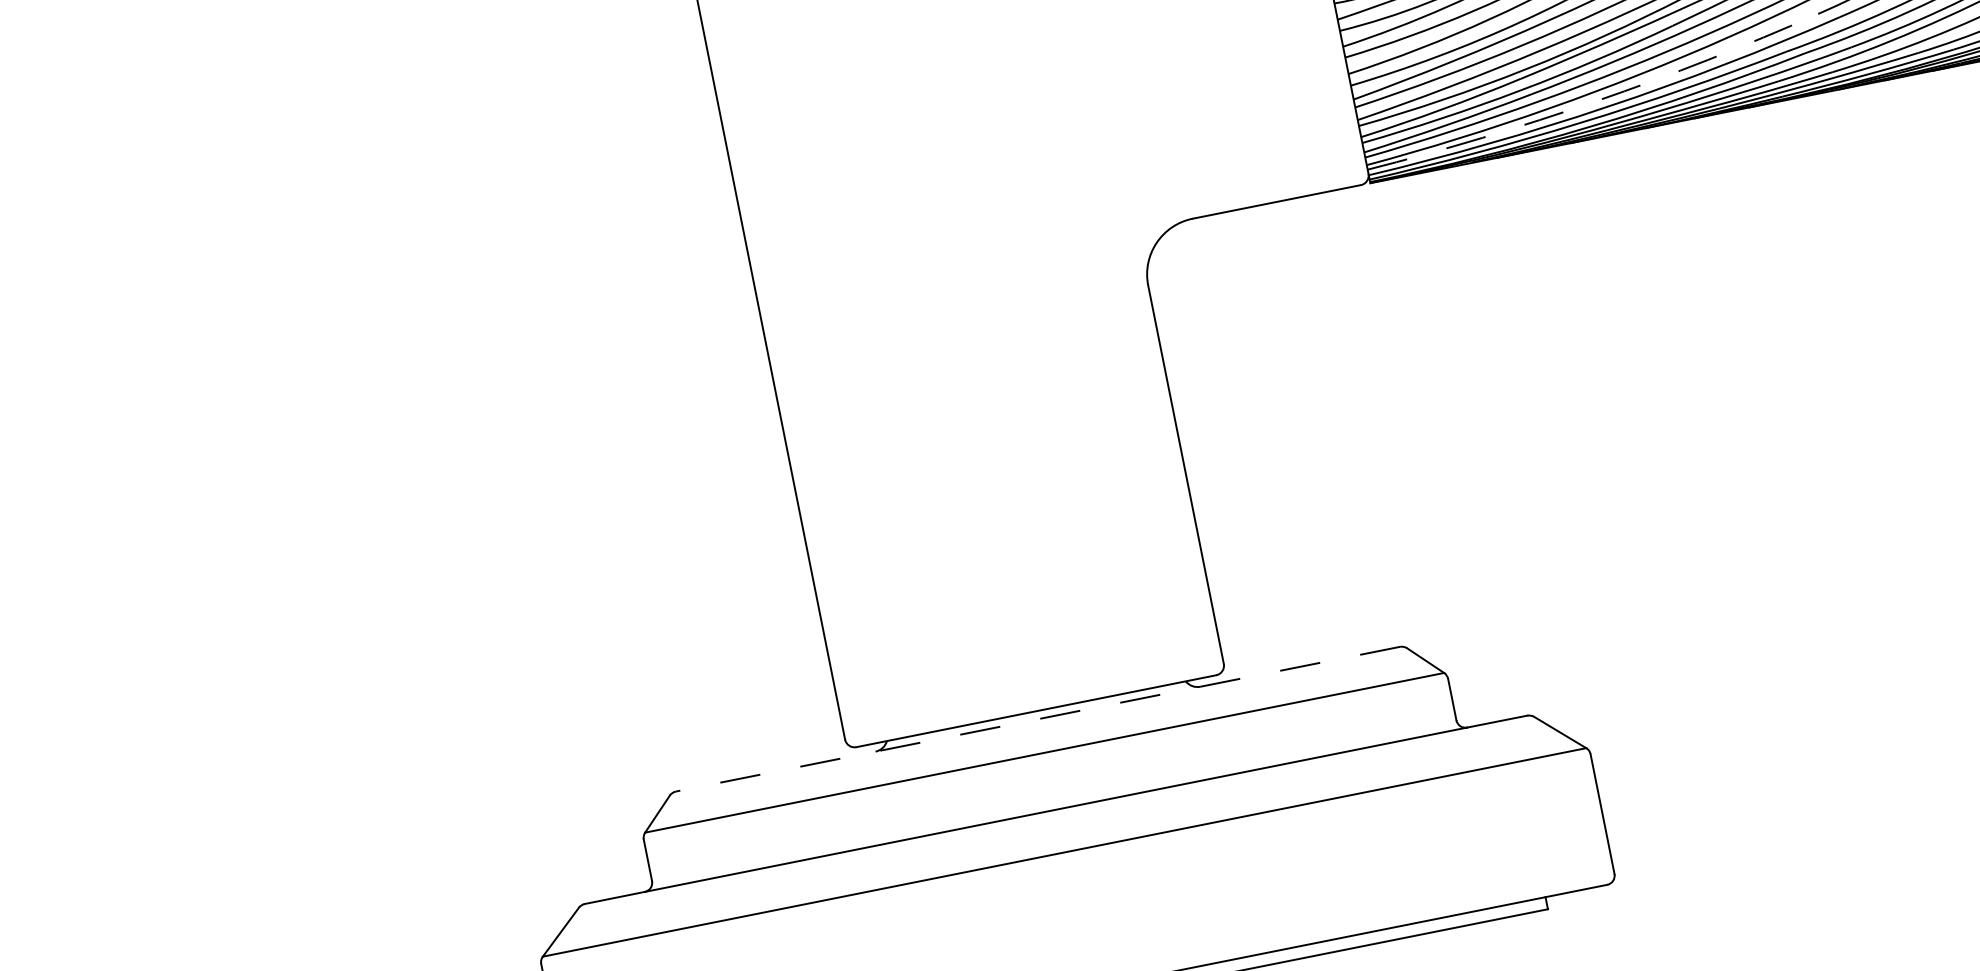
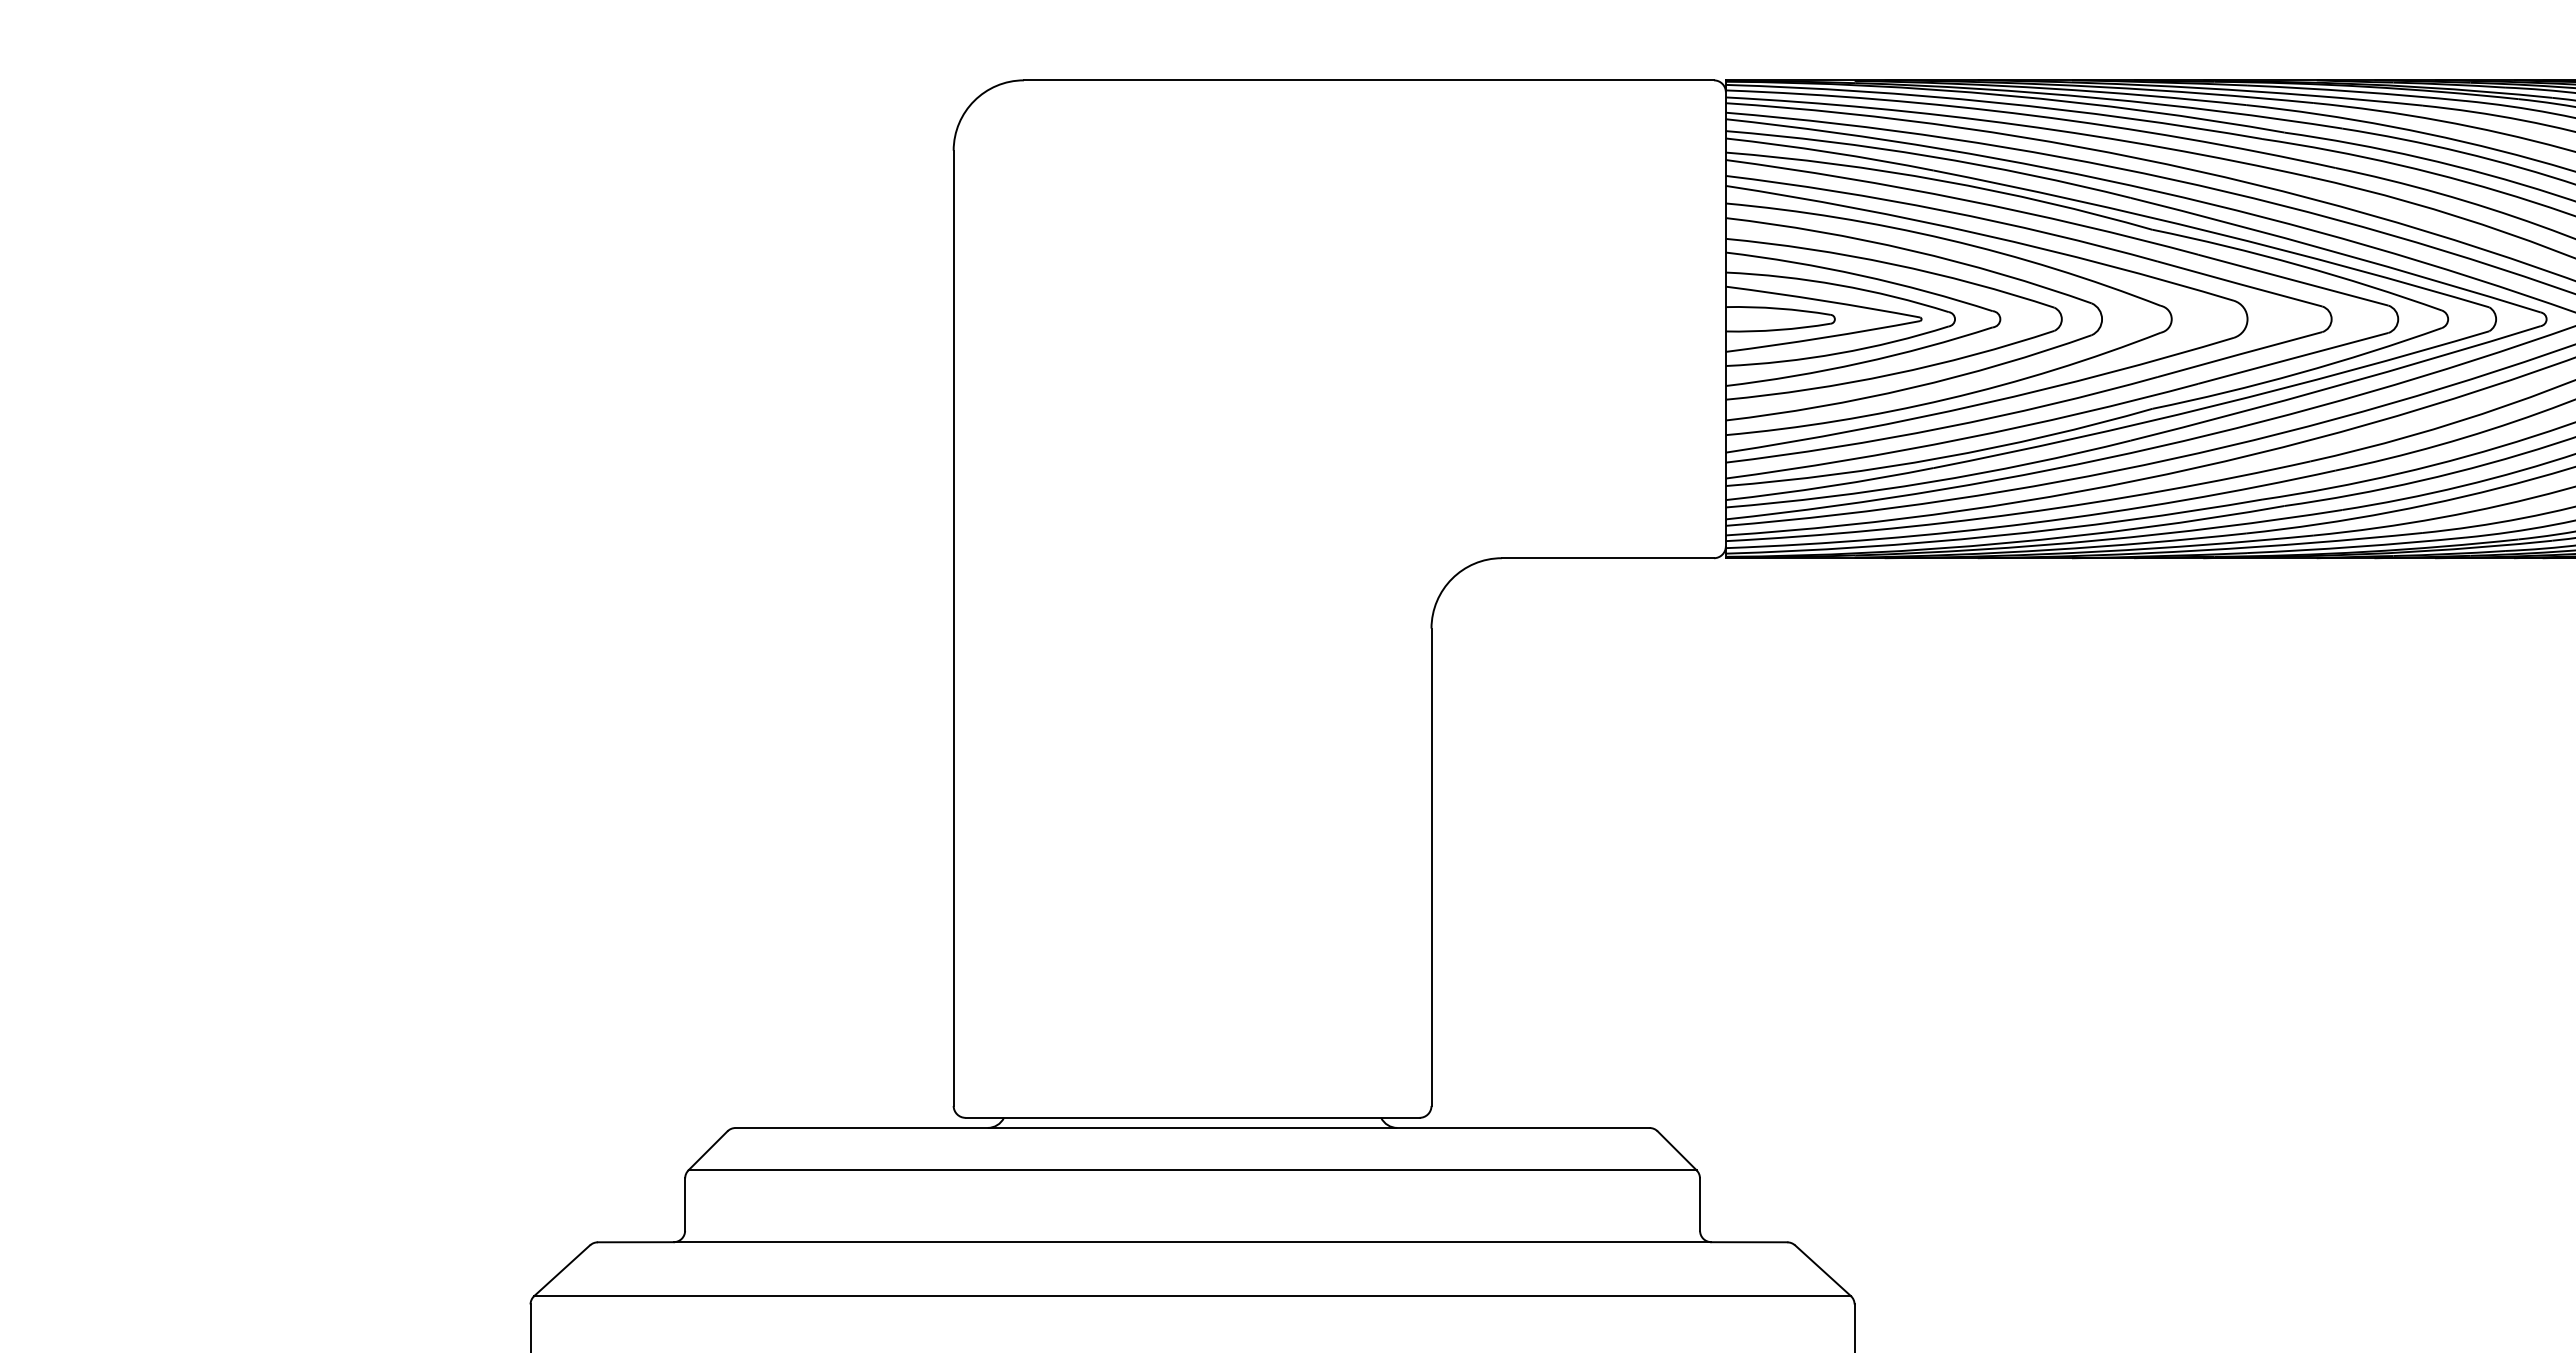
arc: (1596, 101) -> (2019, 513), dashed -> solid
line: (1037, 718) -> (1192, 1127), dashed -> solid

